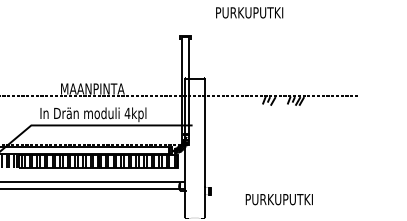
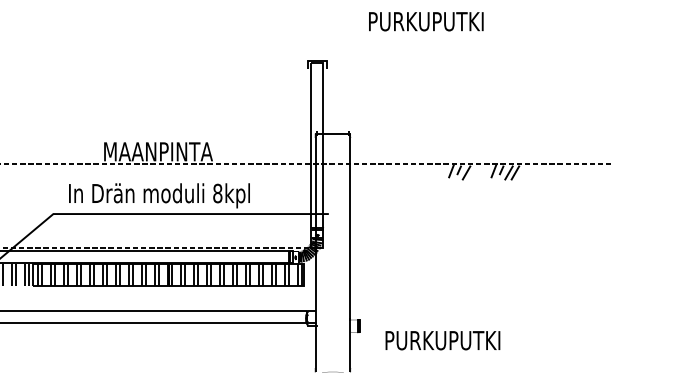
text: (127, 113) -> (217, 193), 4kpl -> 8kpl
text: (278, 199) -> (441, 340), moved

